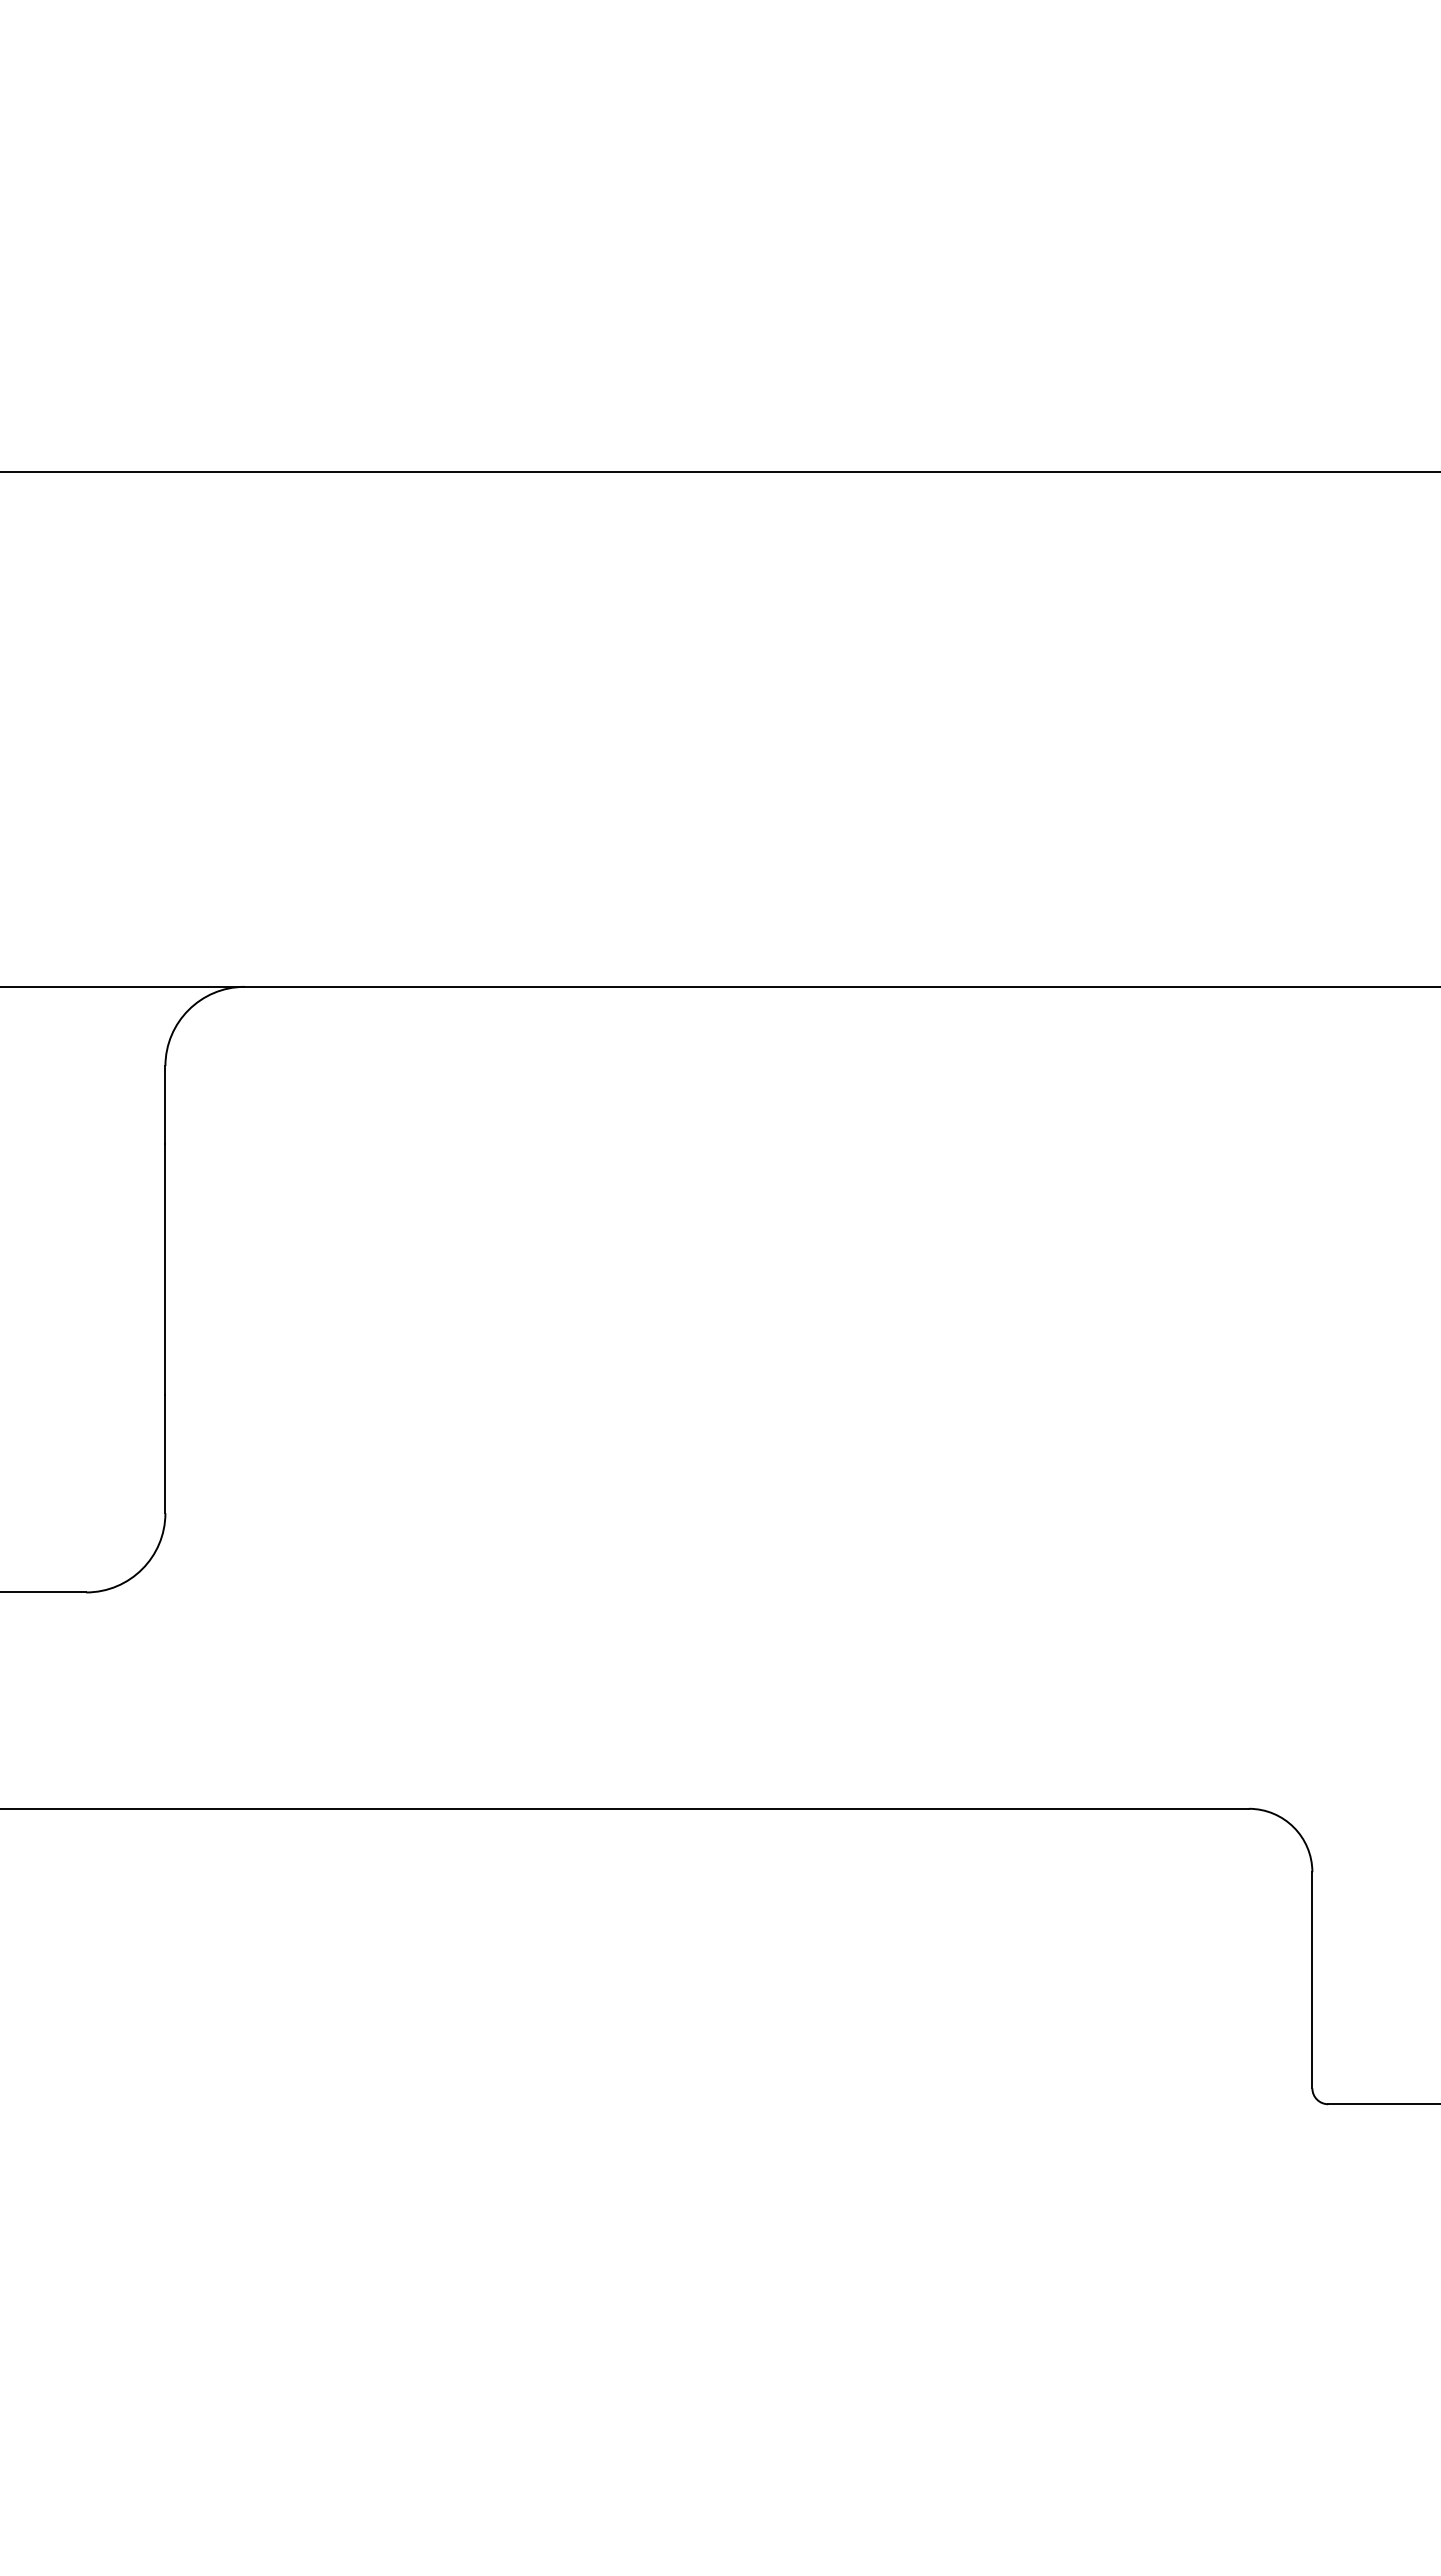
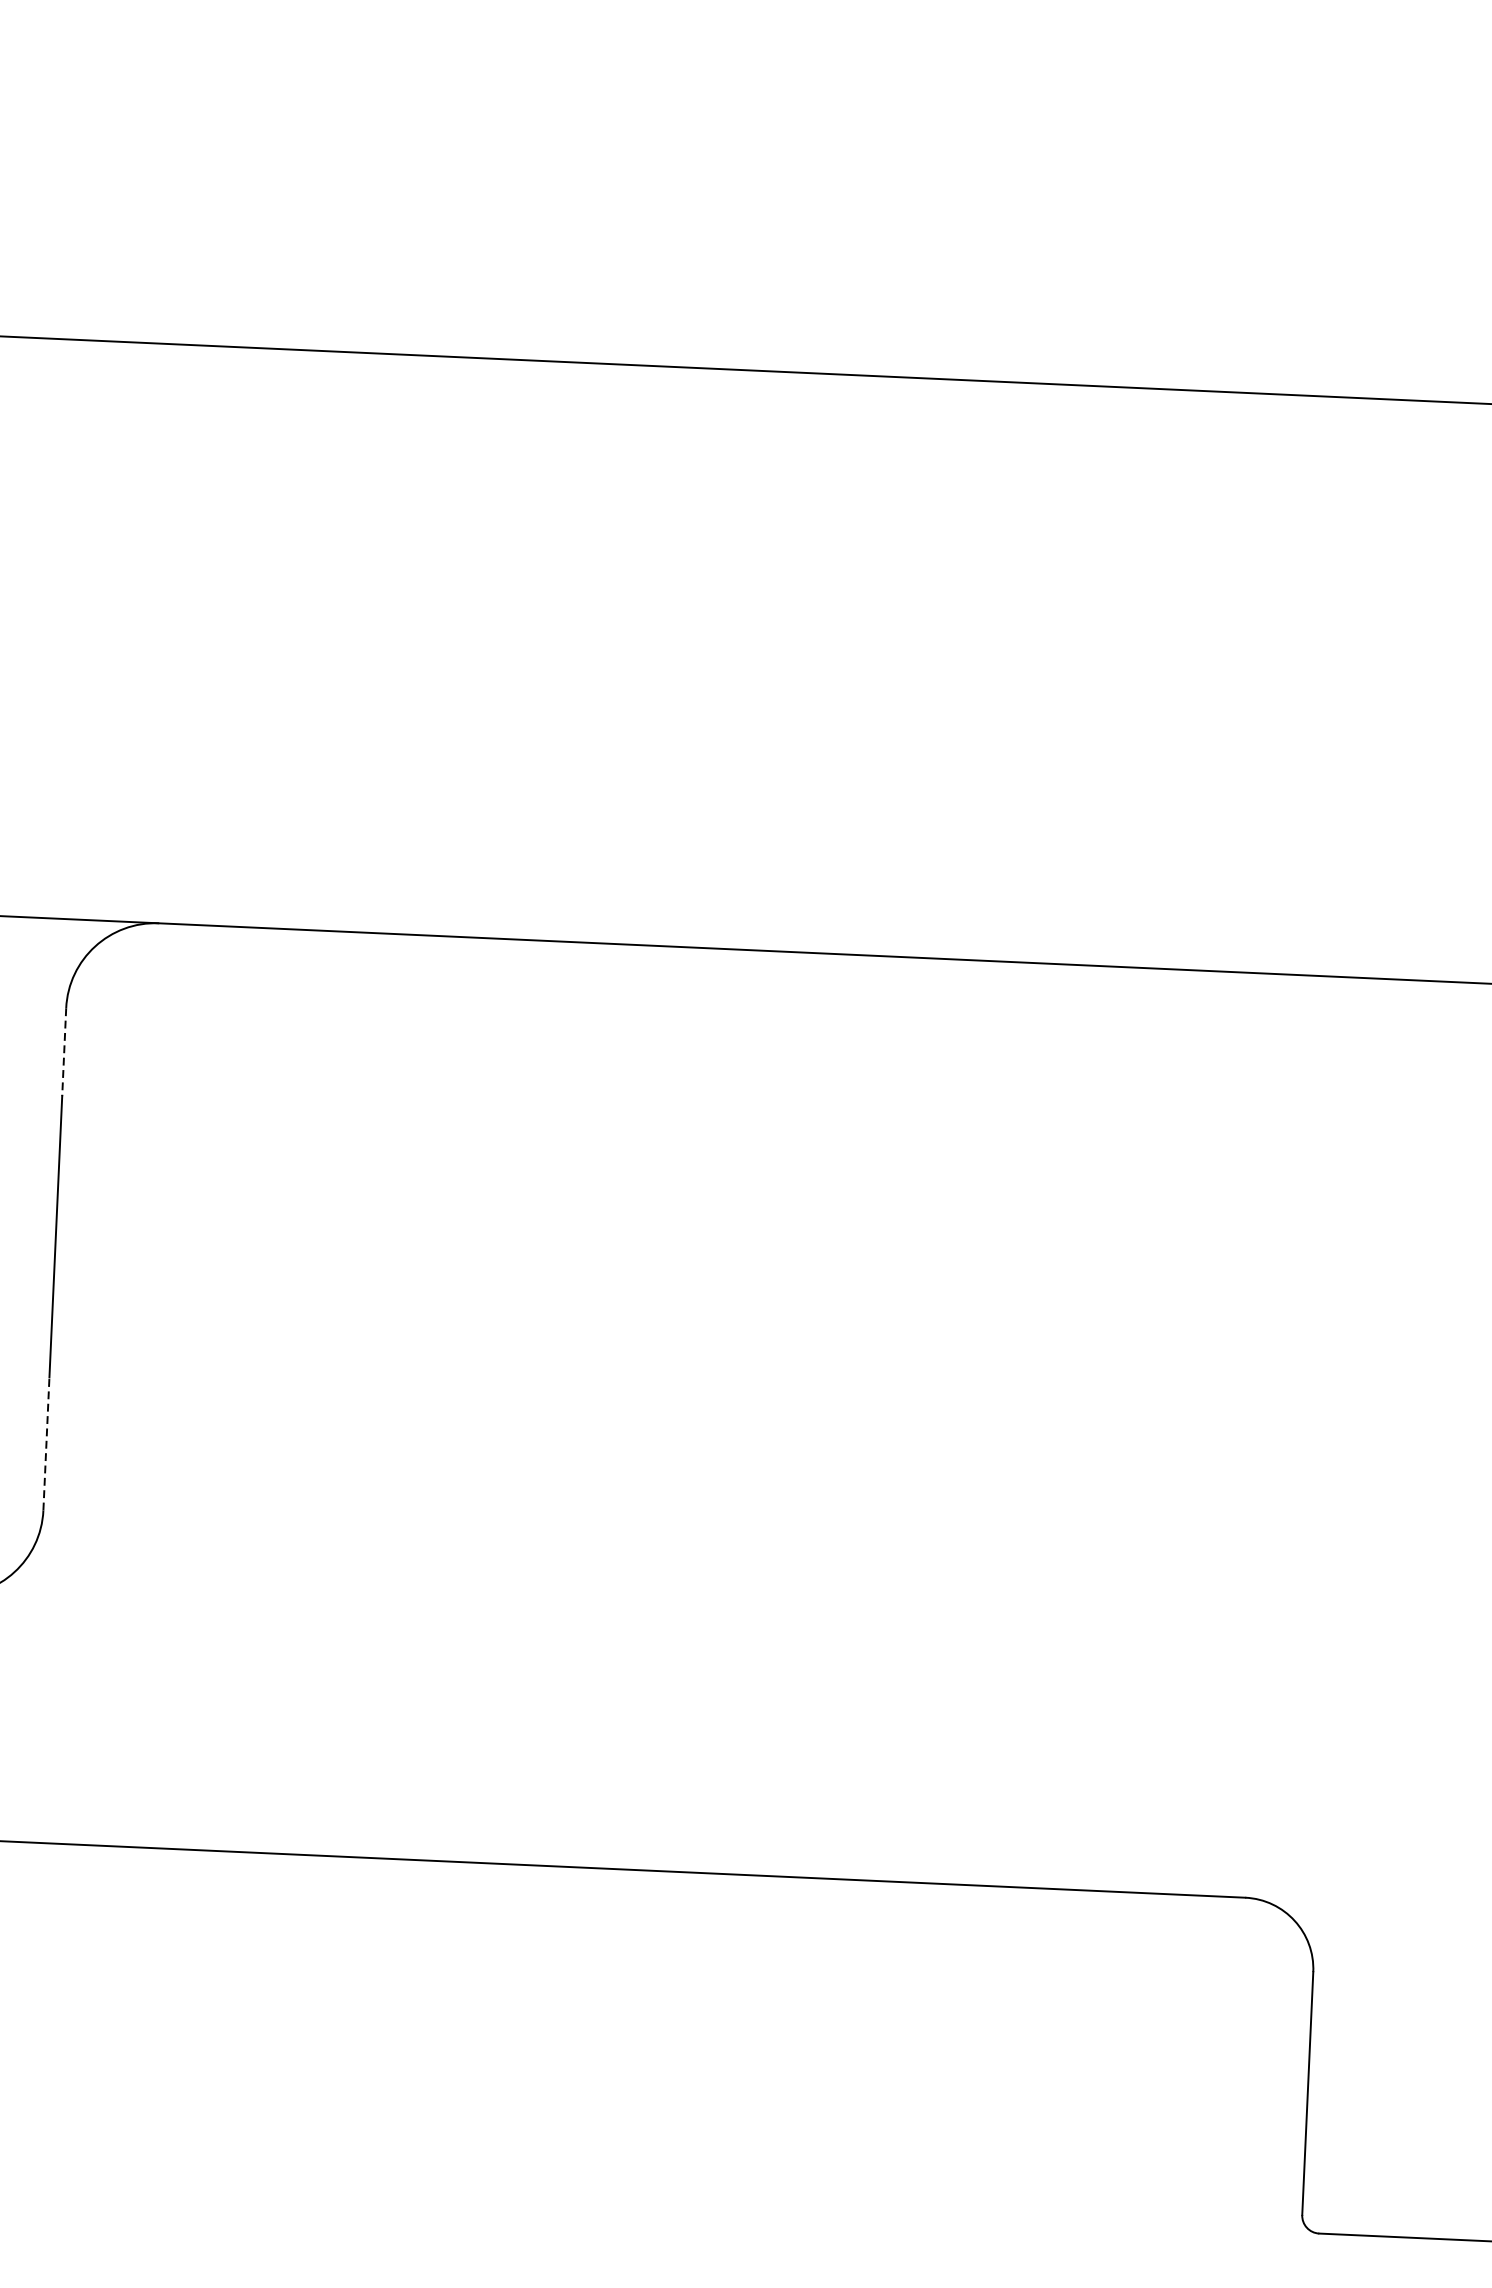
line: (165, 1105) -> (64, 1052), solid -> dashed
line: (165, 1453) -> (46, 1443), solid -> dashed

